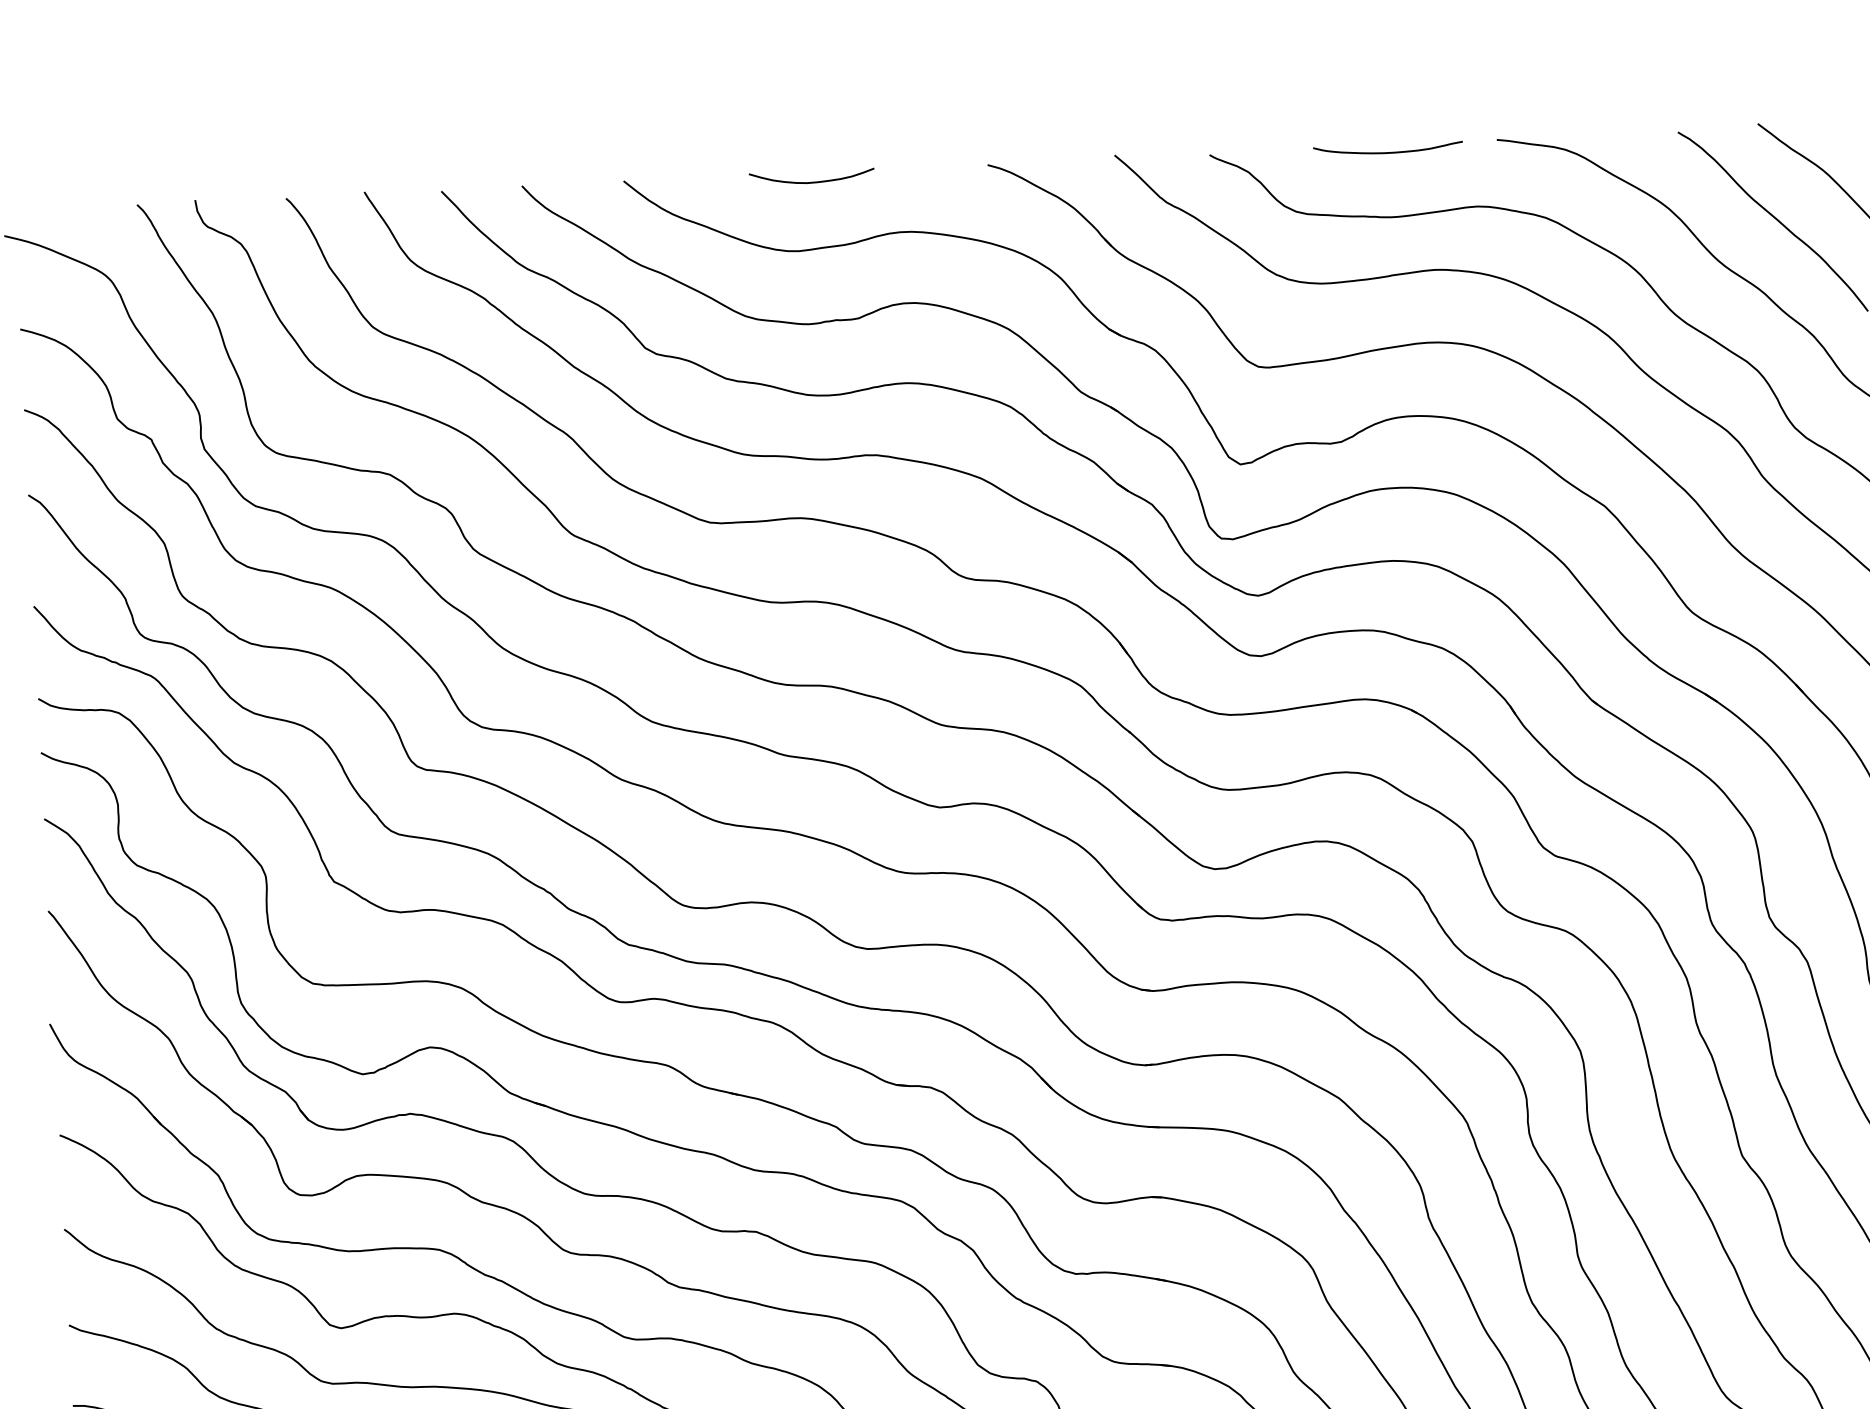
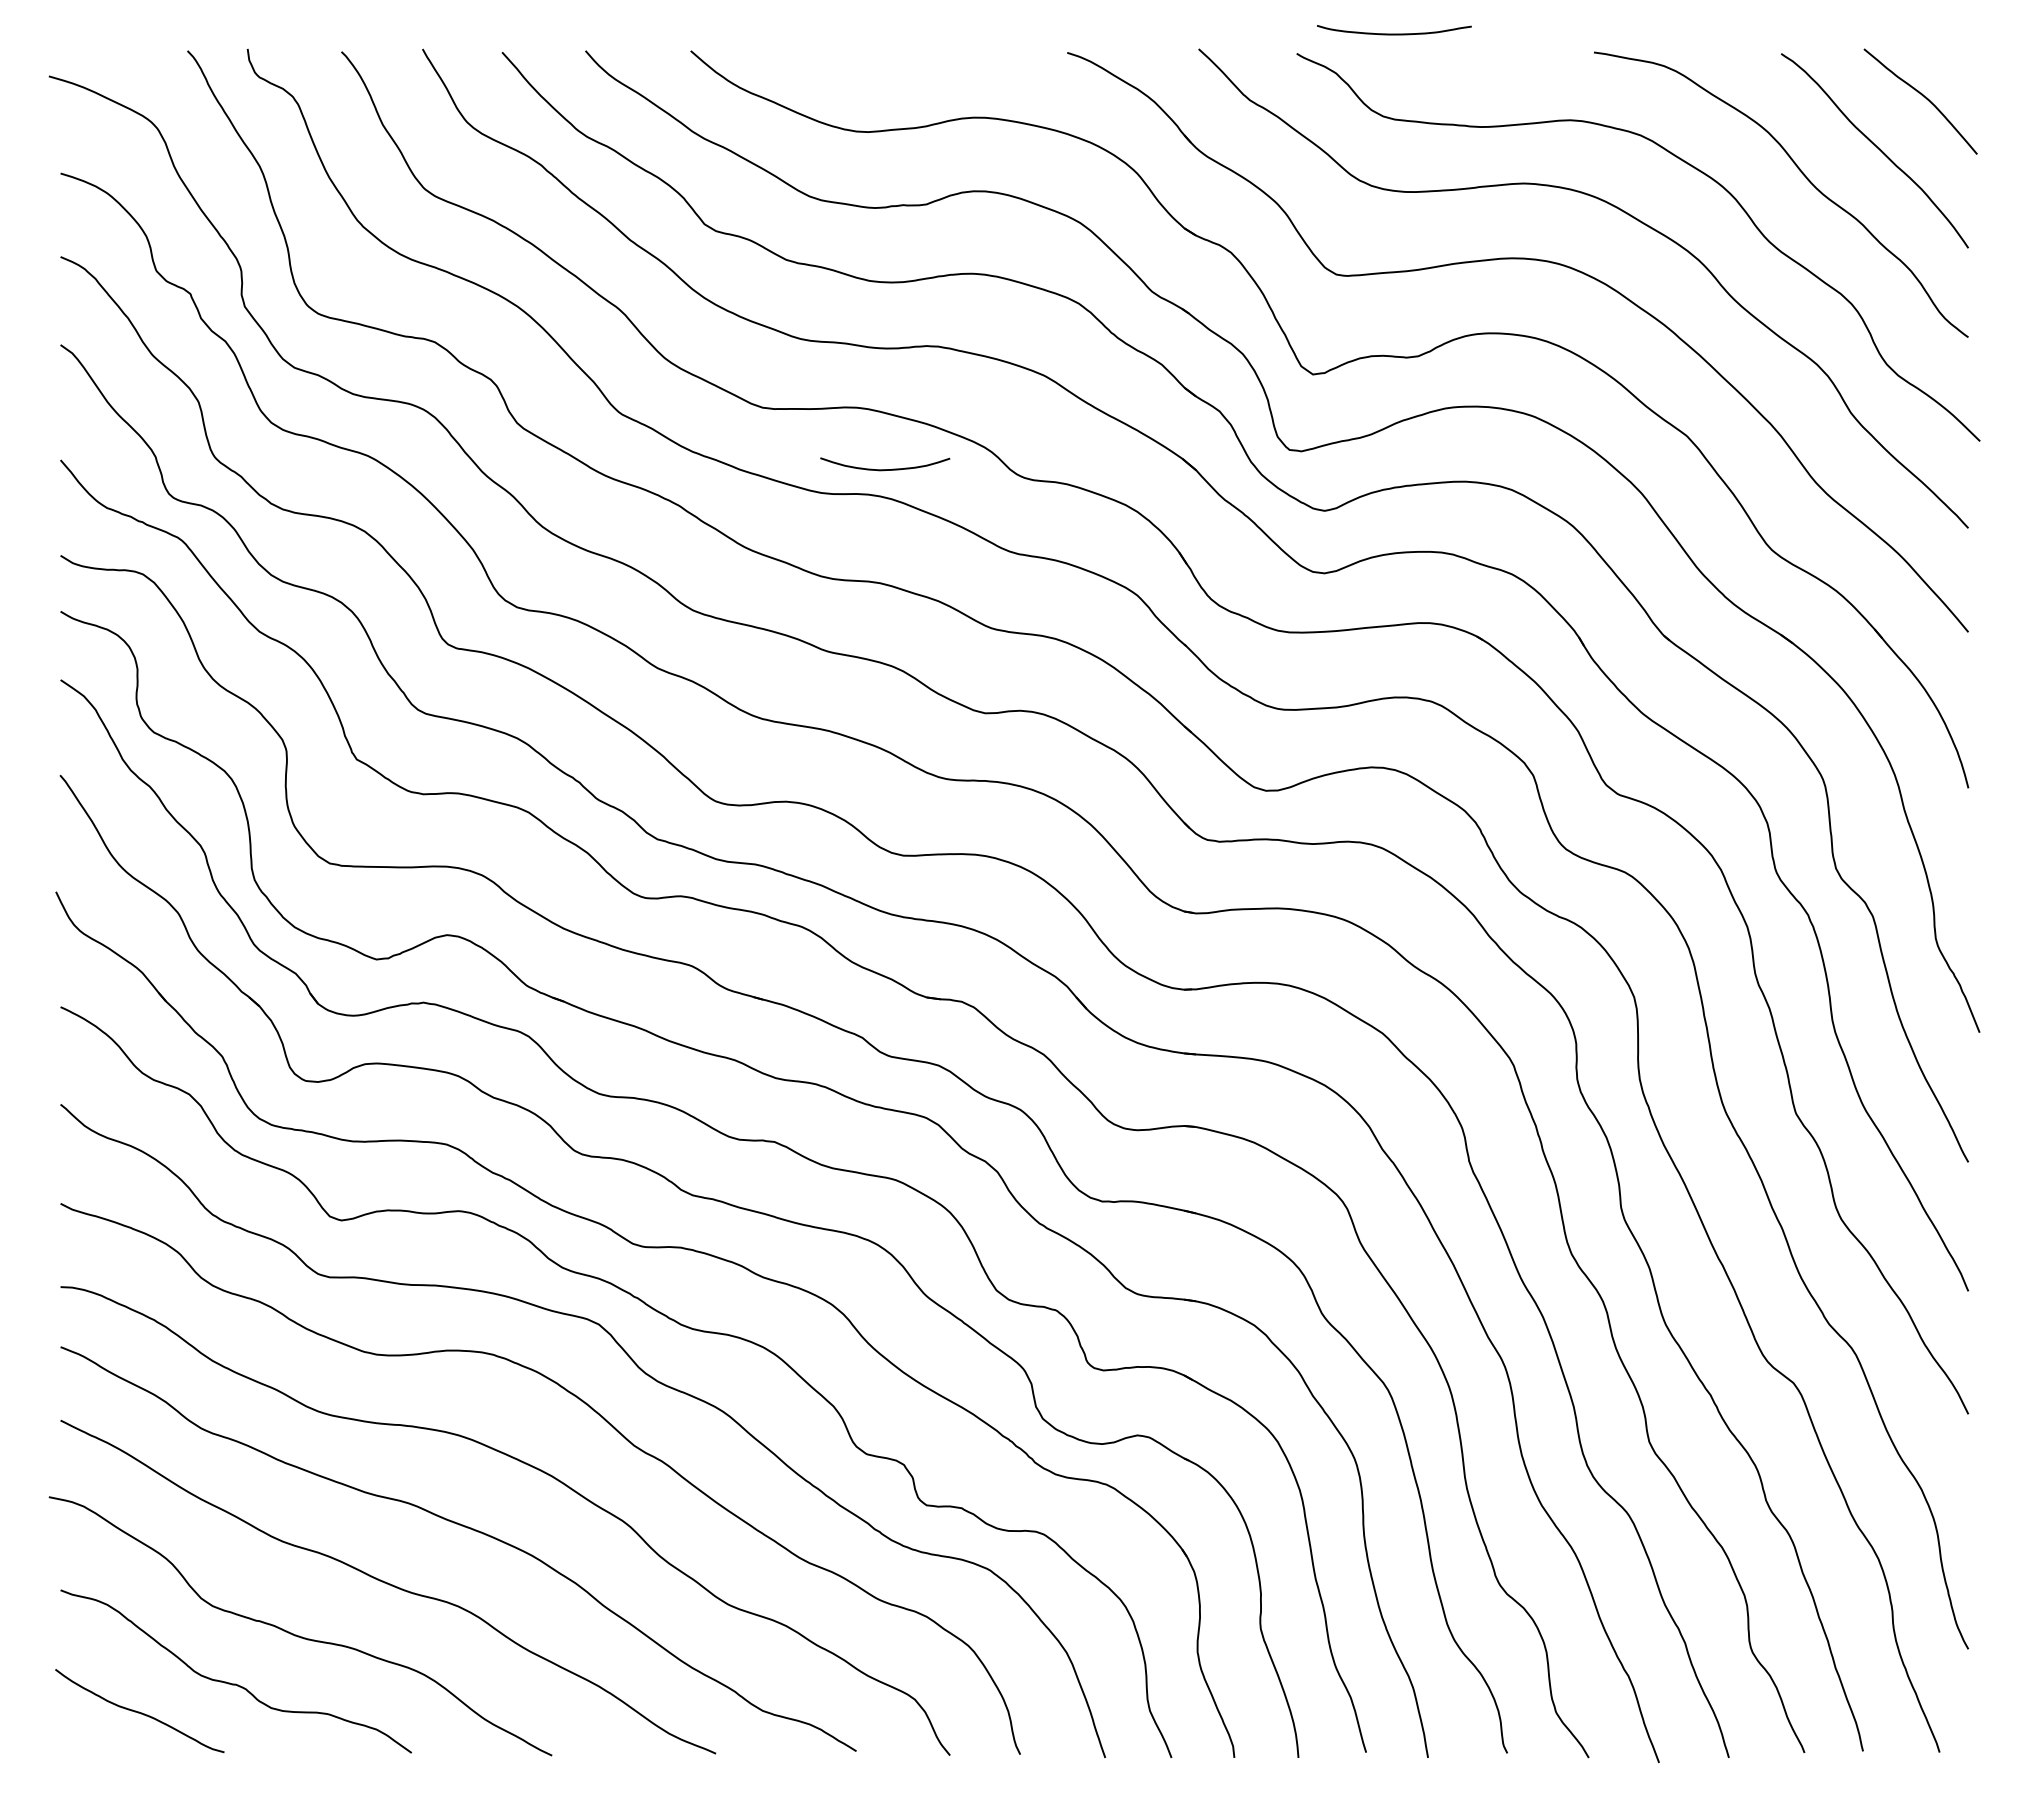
curve: (1388, 151) -> (1394, 33), moved
curve: (812, 182) -> (885, 469), moved

